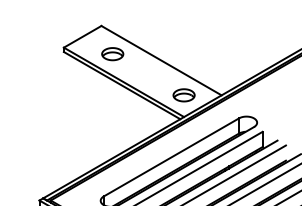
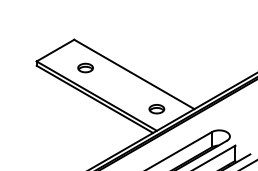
part: (112, 54) -> (85, 68), size x0.7
part: (183, 95) -> (156, 109), size x0.7

